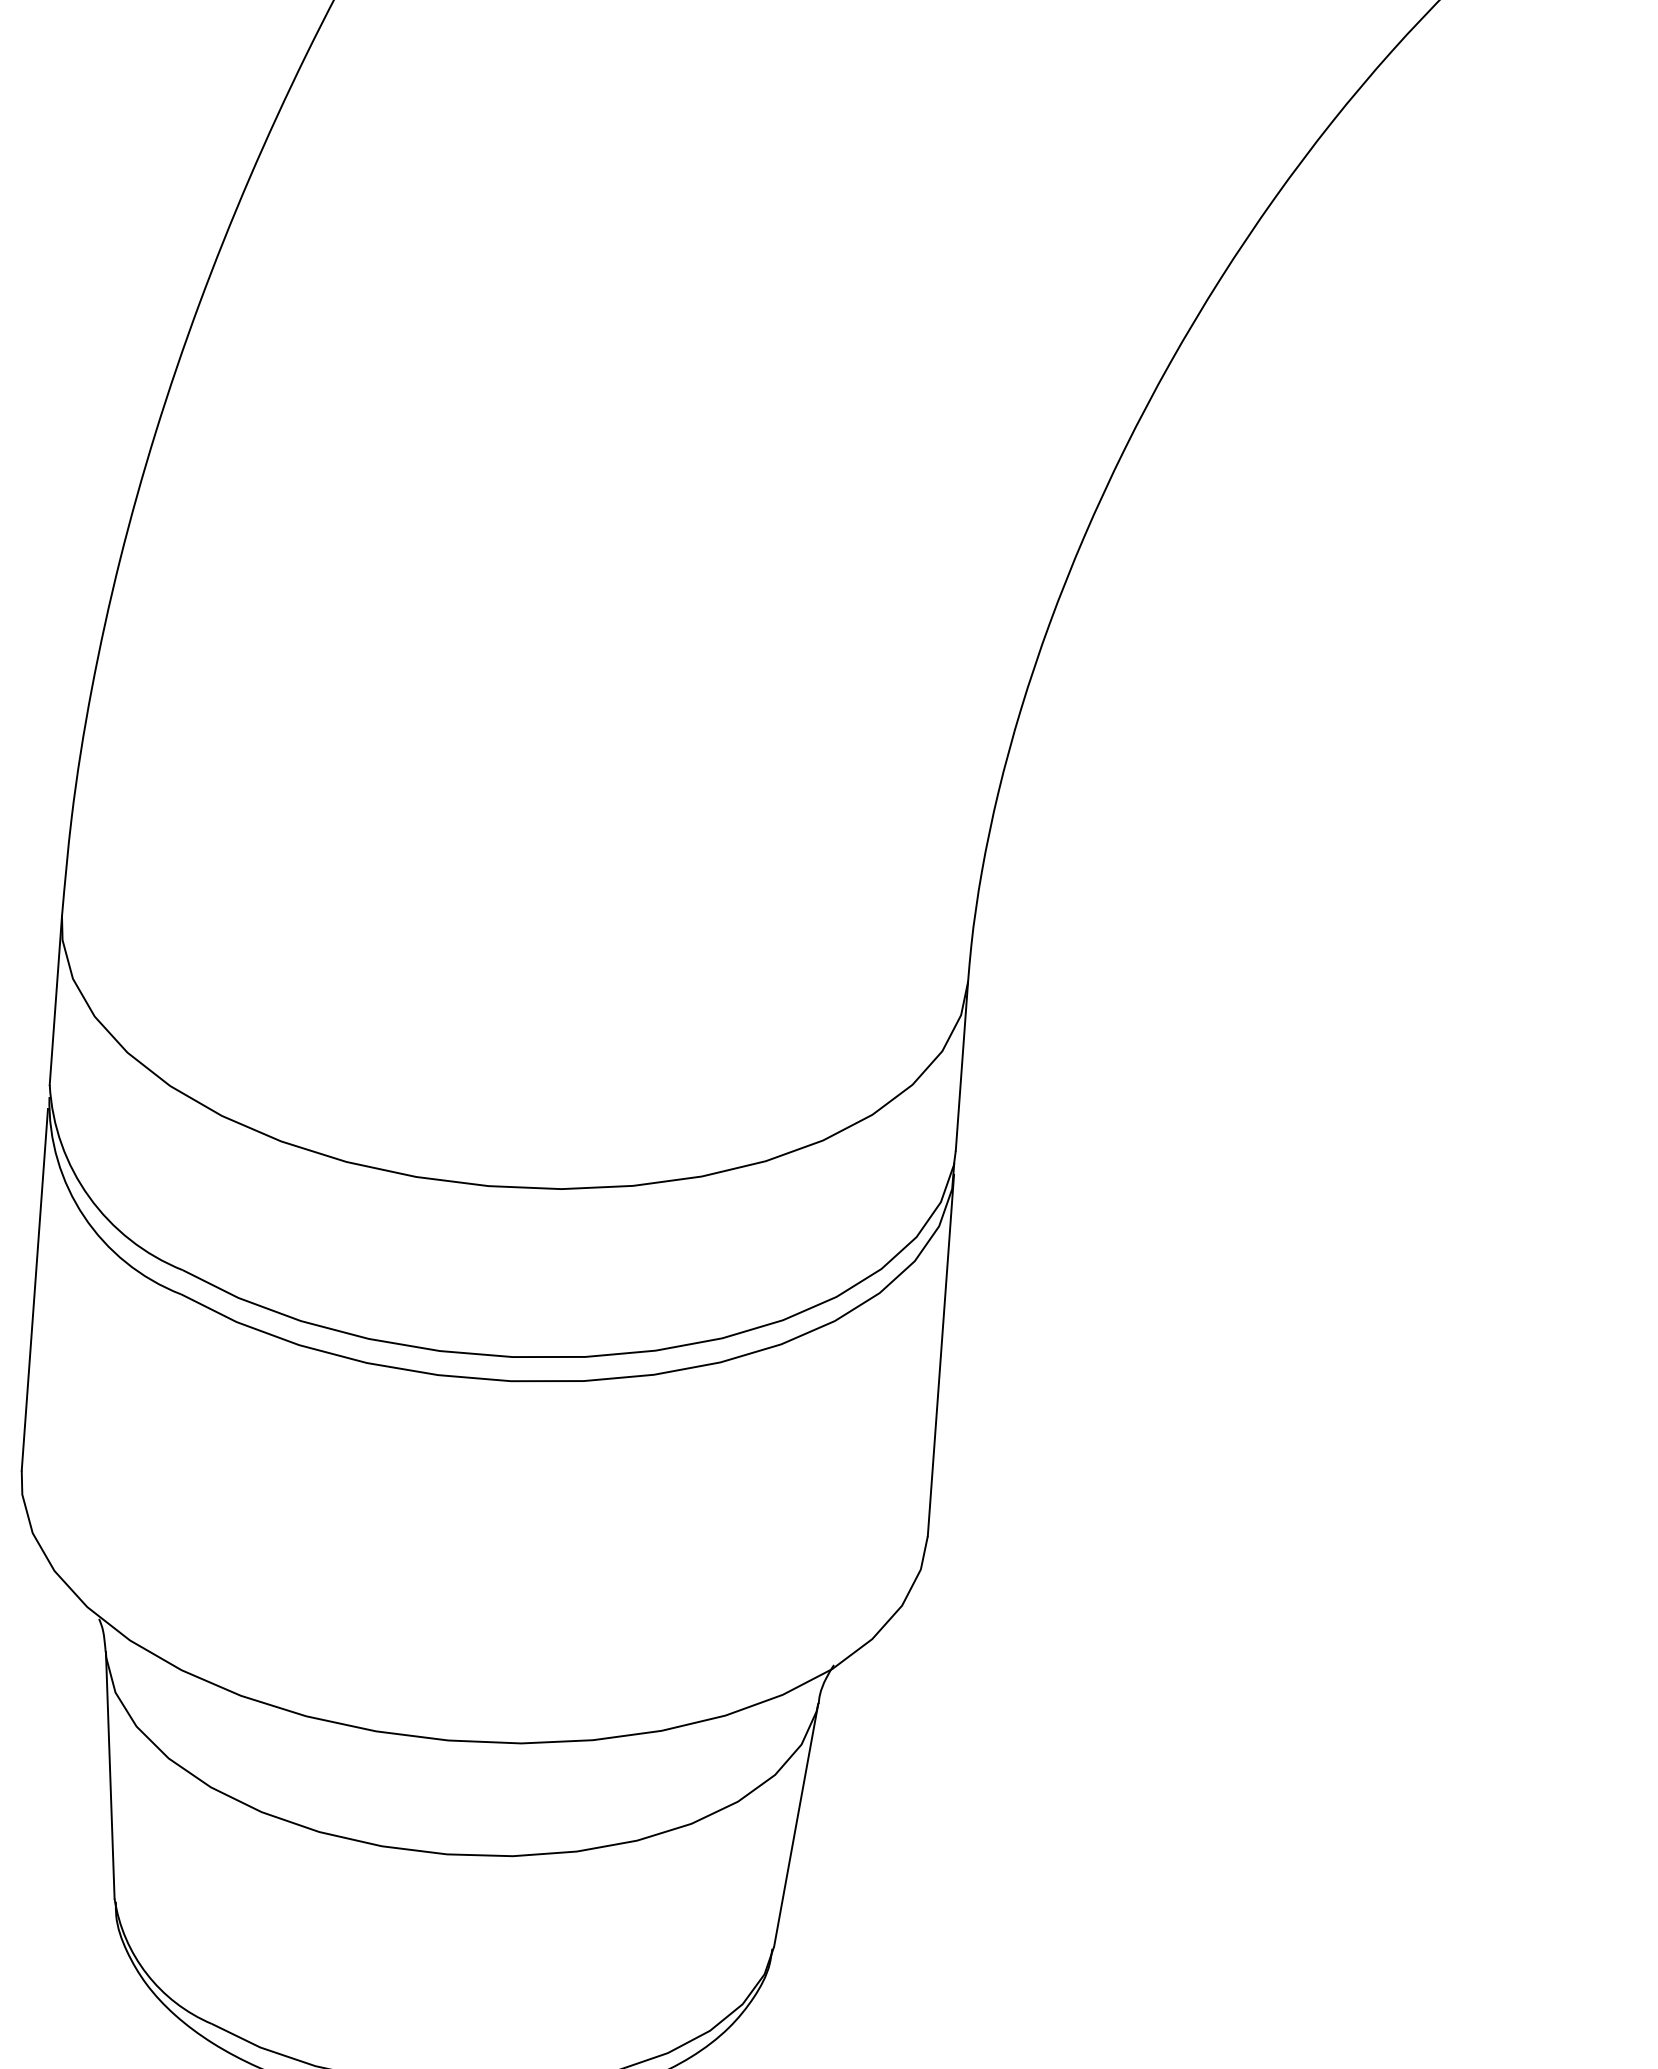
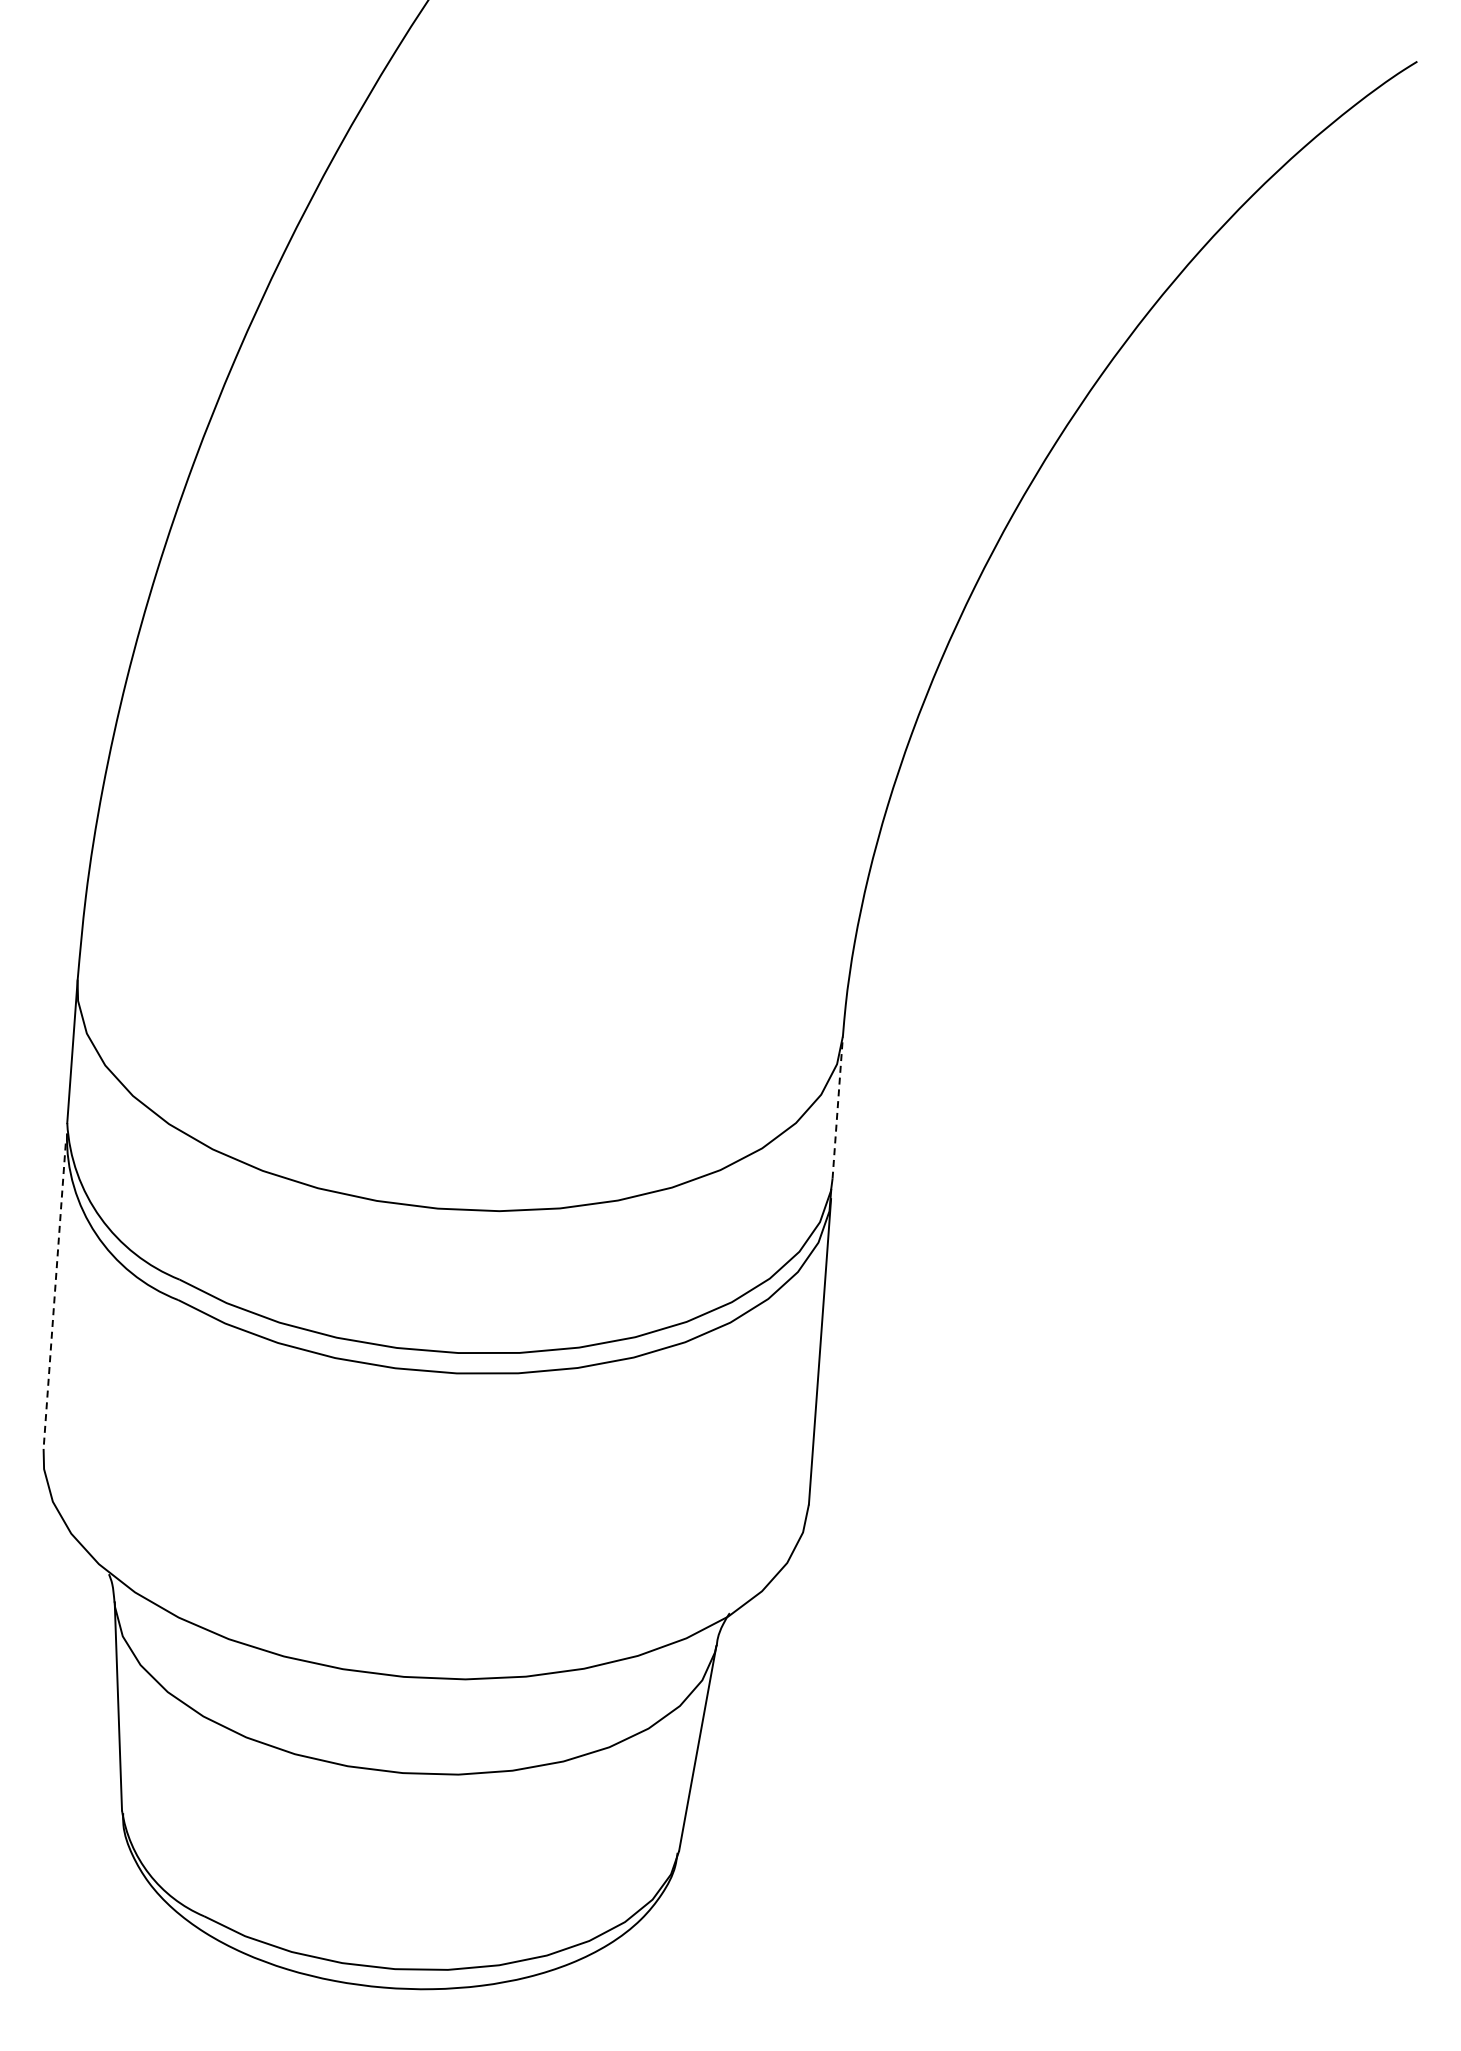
line: (961, 1065) -> (837, 1106), solid -> dashed
line: (34, 1290) -> (54, 1296), solid -> dashed

